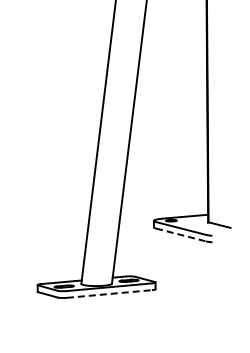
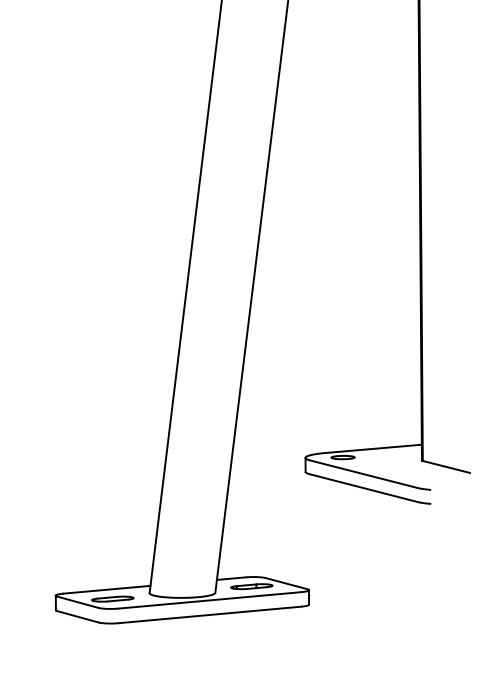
line: (181, 234) -> (364, 487), dashed -> solid
line: (109, 294) -> (210, 616), dashed -> solid

